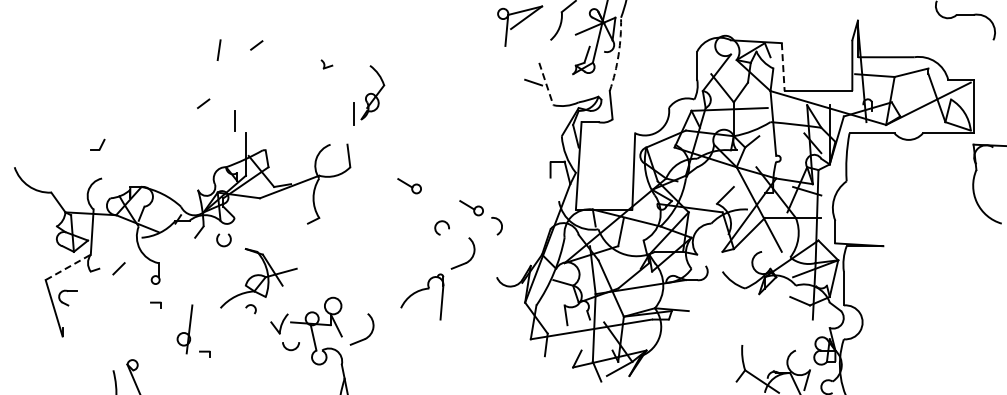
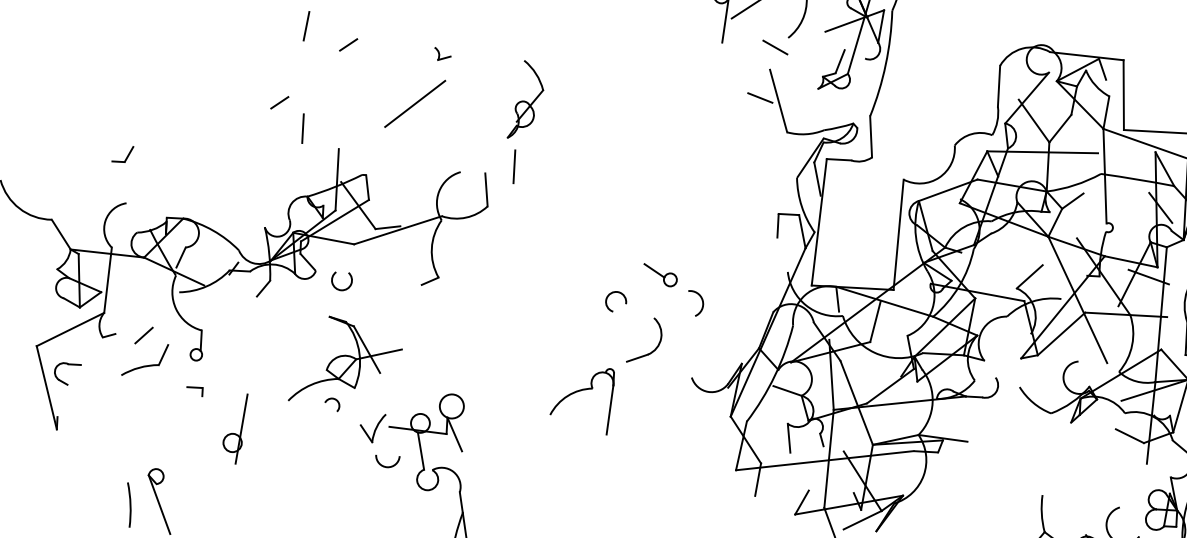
line: (256, 45) -> (348, 44), moved
line: (541, 47) -> (774, 47), added
arc: (618, 54) -> (885, 63), dashed -> solid
part: (326, 64) -> (442, 54), moved
line: (783, 67) -> (1124, 95), dashed -> solid
line: (546, 84) -> (778, 101), dashed -> solid
line: (296, 99) -> (414, 103), added
line: (353, 113) -> (513, 165), moved
line: (234, 120) -> (302, 128), moved
part: (409, 186) -> (572, 238), removed
arc: (221, 244) -> (337, 287), moved
line: (68, 267) -> (70, 329), dashed -> solid
part: (120, 285) -> (144, 359), added
part: (365, 337) -> (496, 454), removed
part: (204, 353) -> (261, 465), removed

